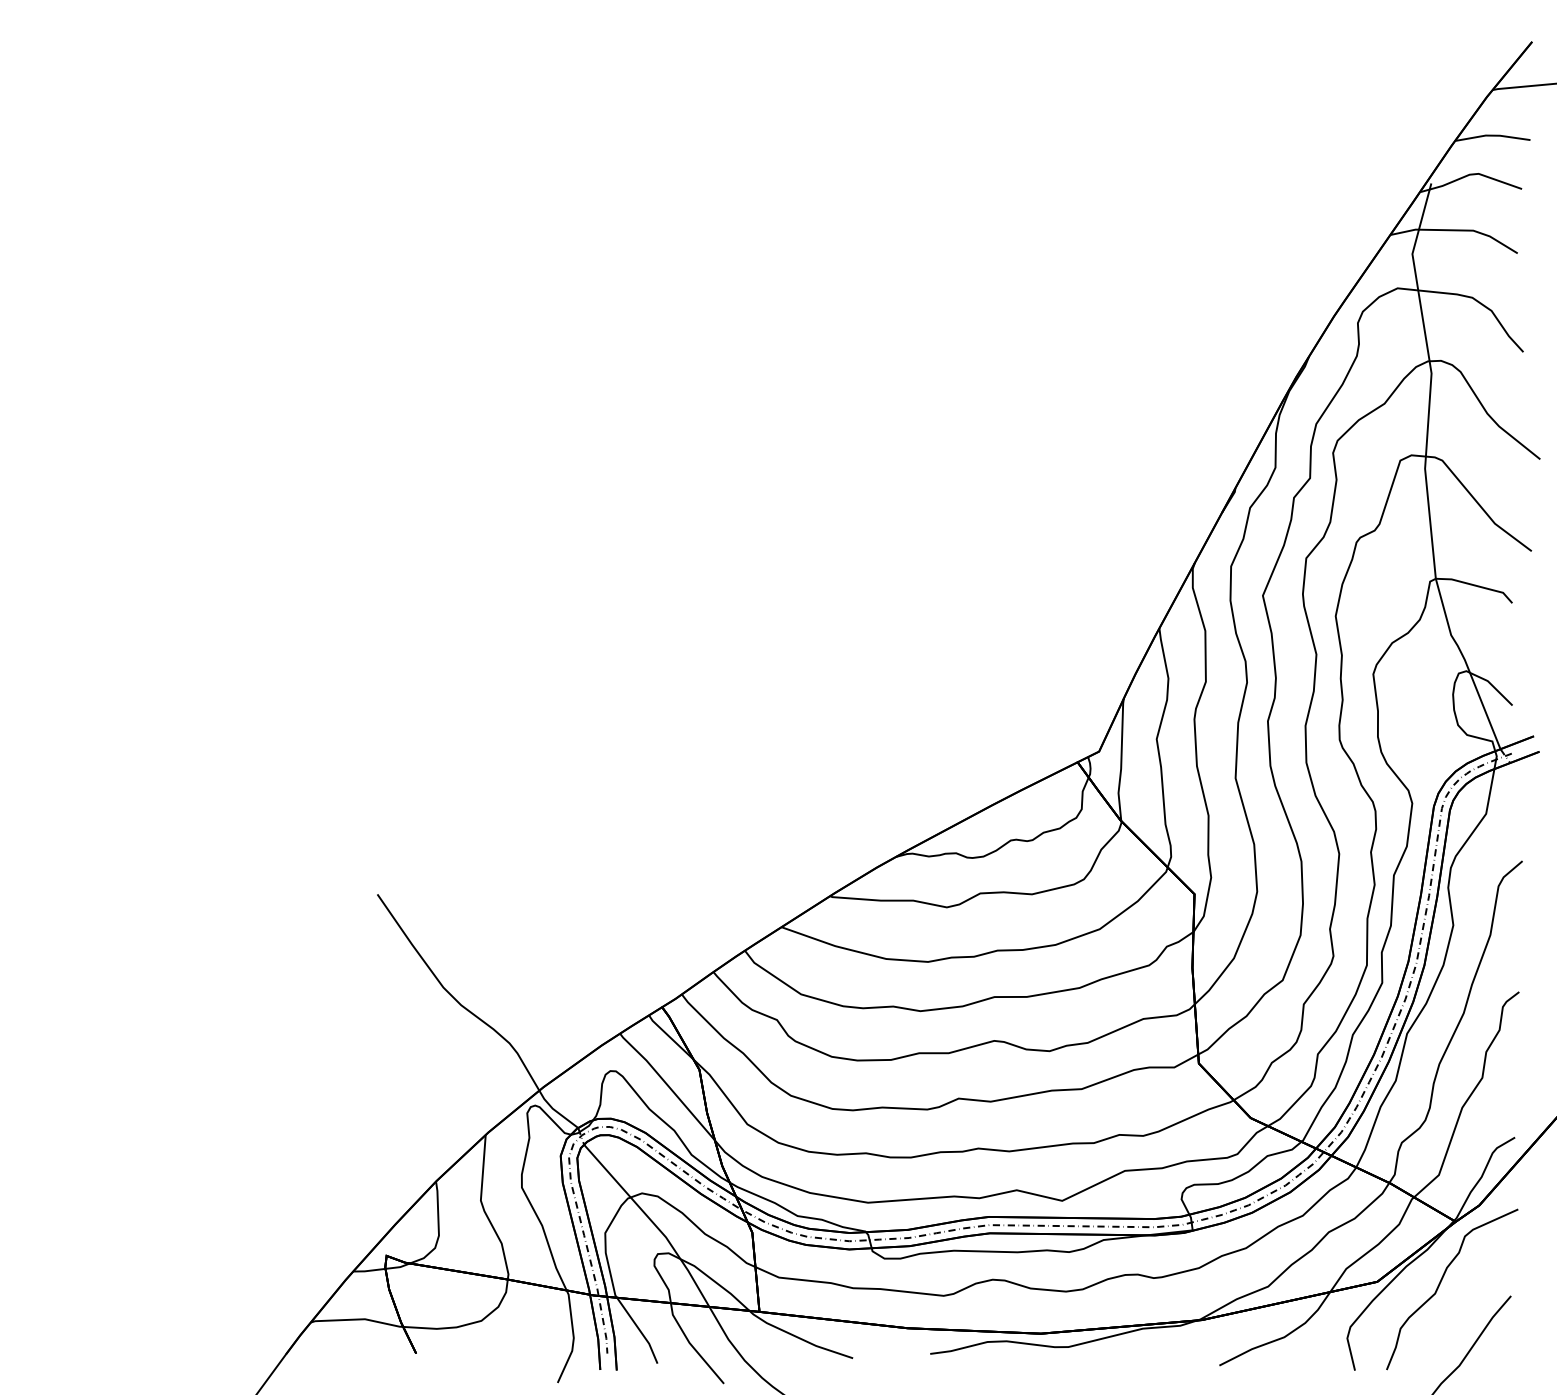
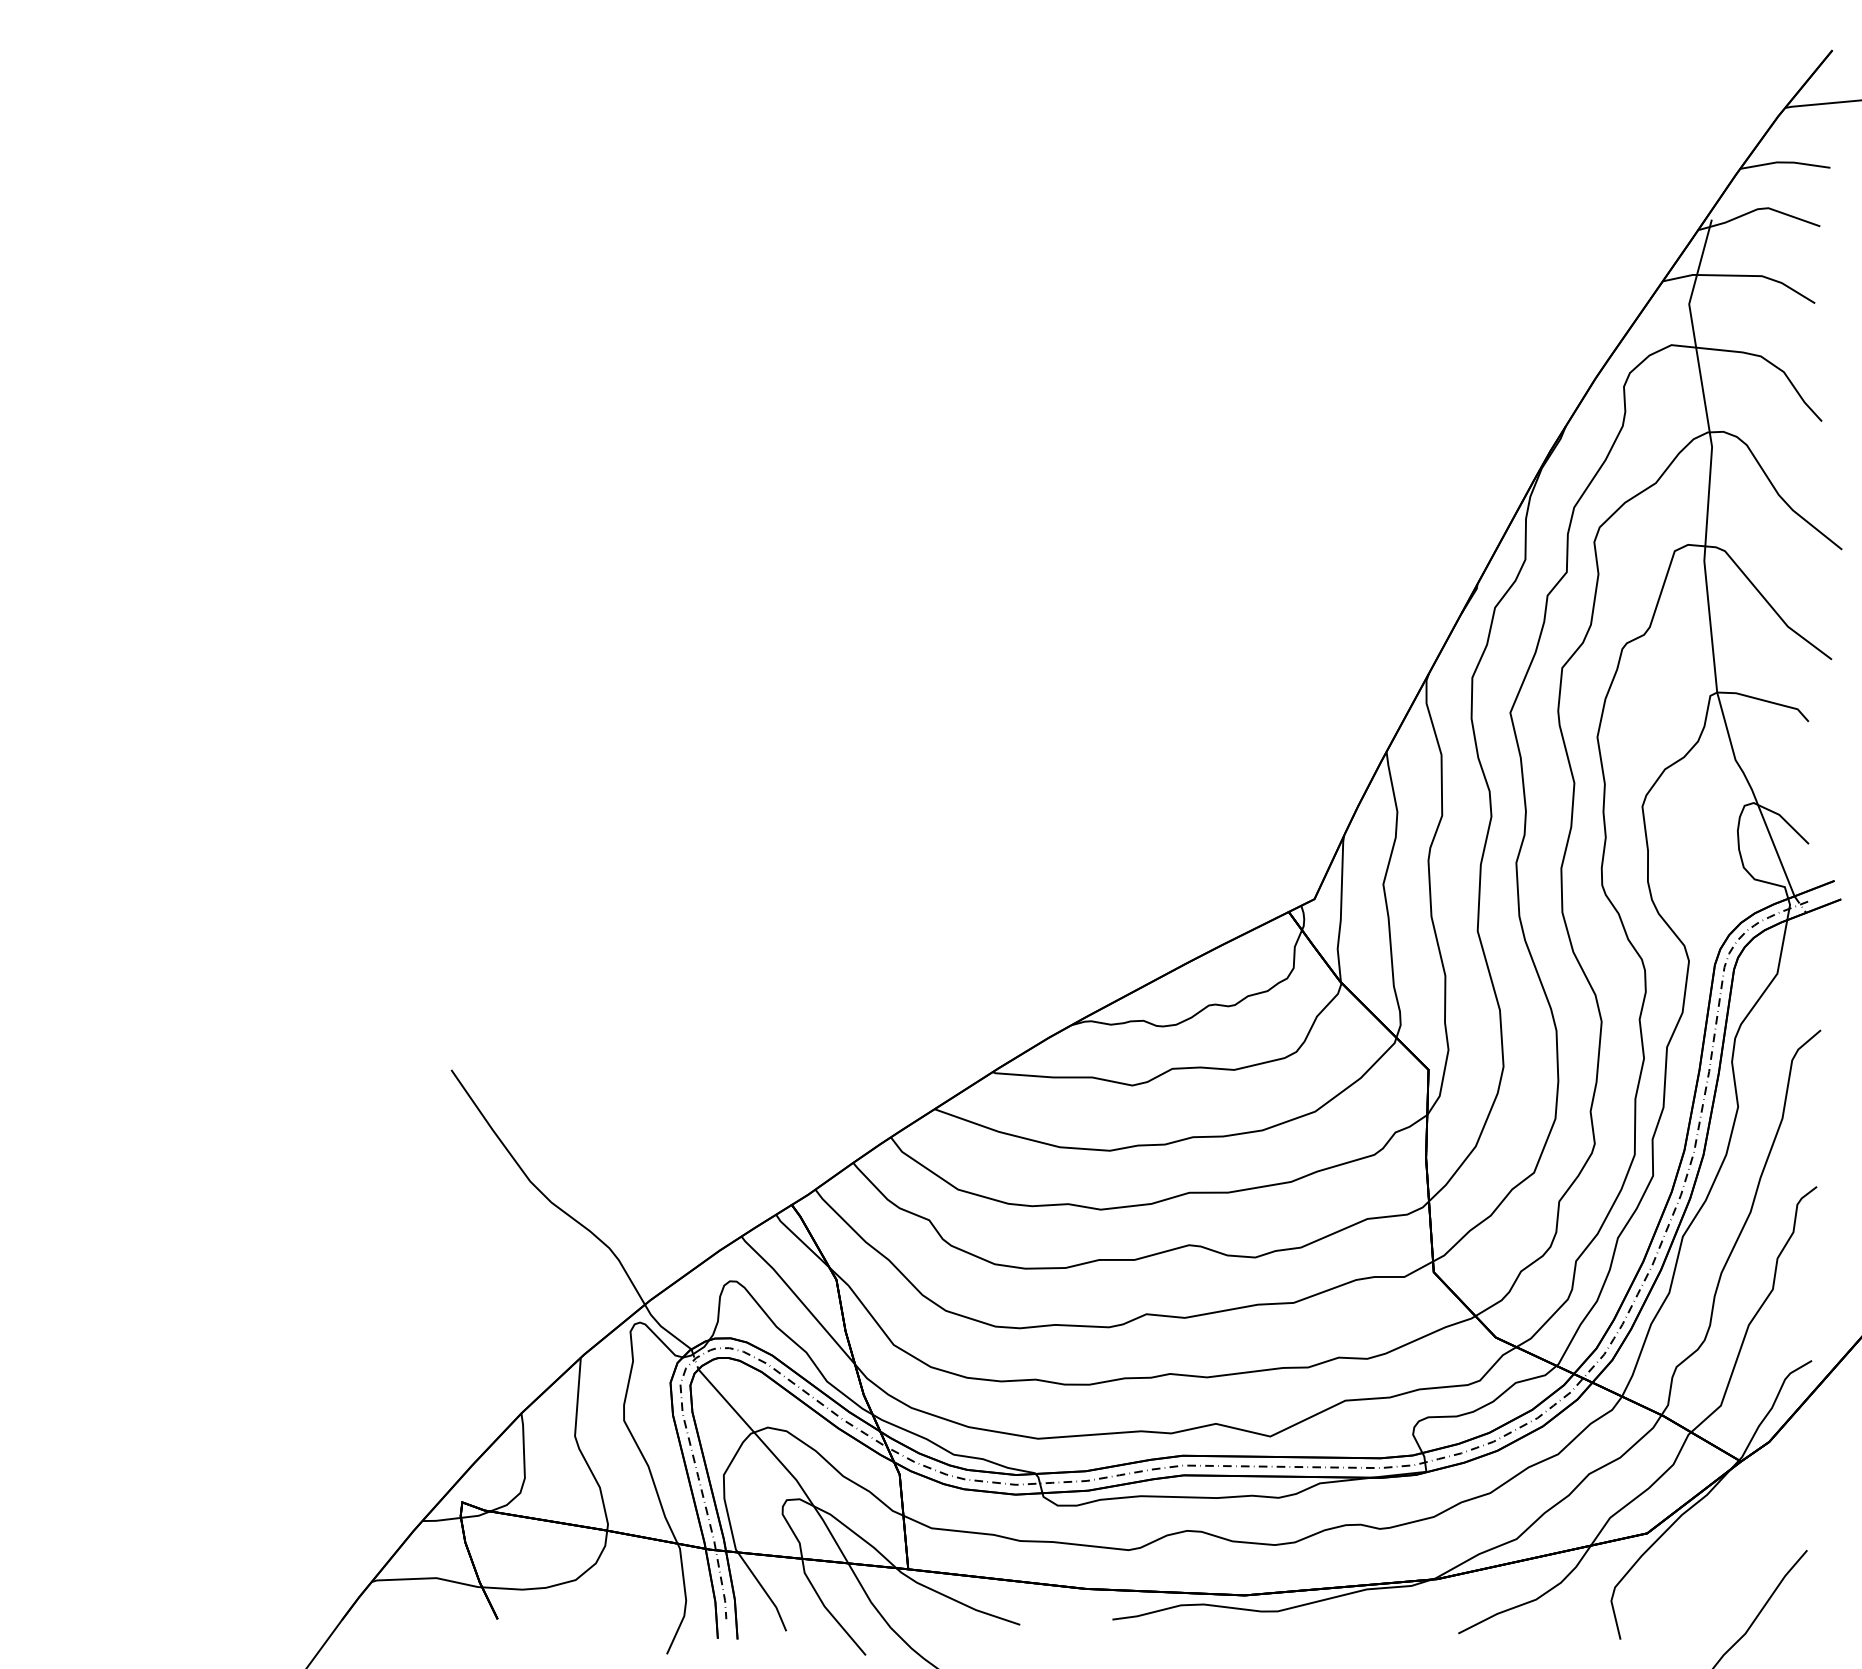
curve: (1440, 1284) -> (1722, 1536), removed

